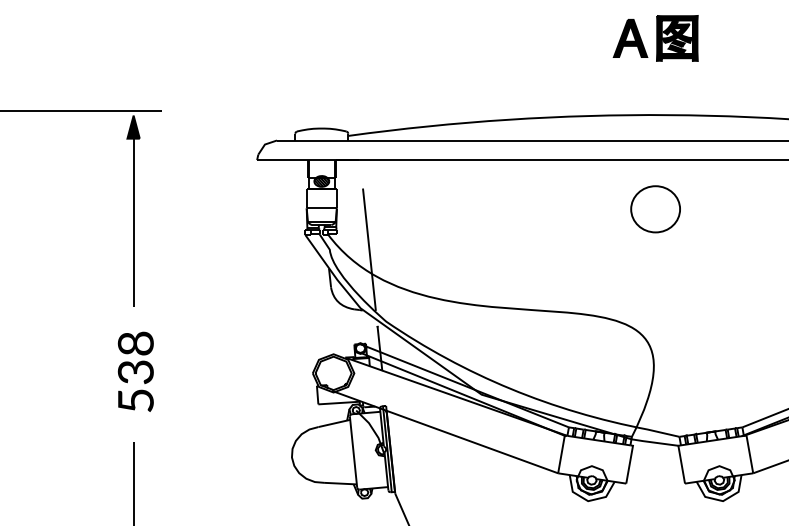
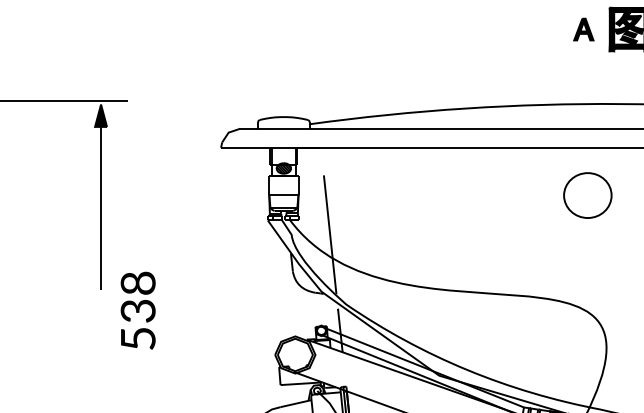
part: (630, 38) -> (583, 29), size x0.6
part: (655, 209) -> (587, 195), moved
text: (135, 371) -> (137, 310), moved

